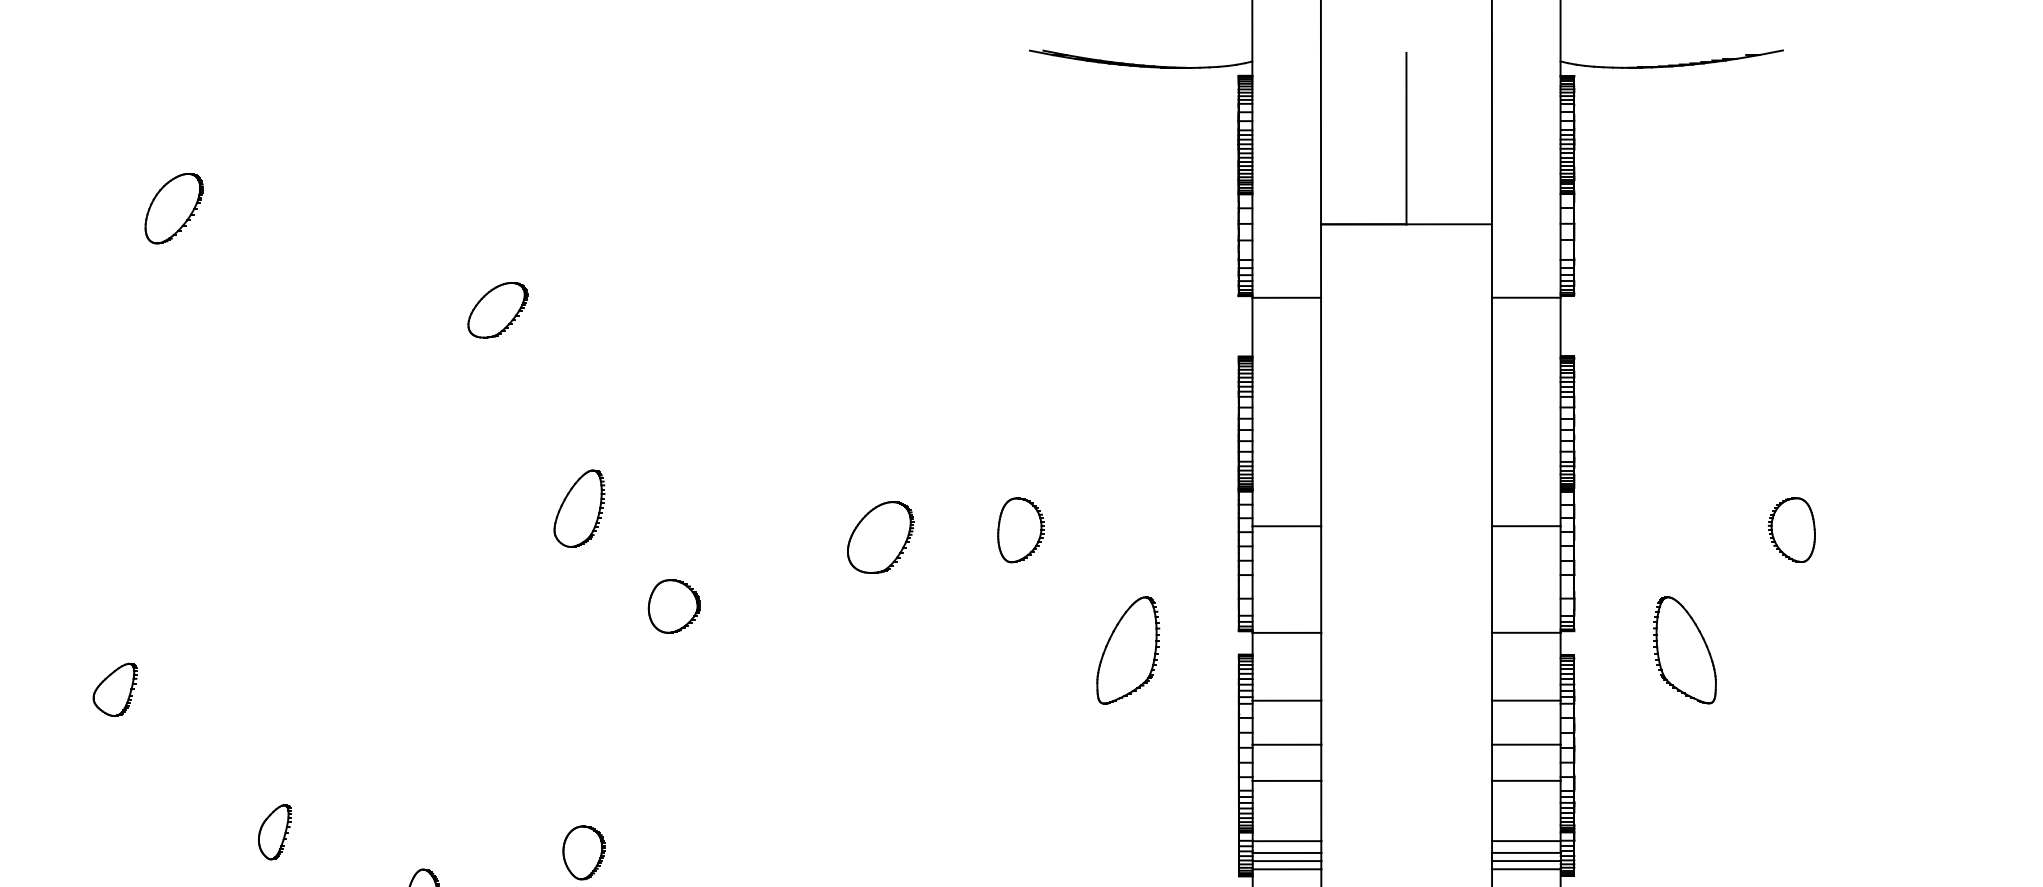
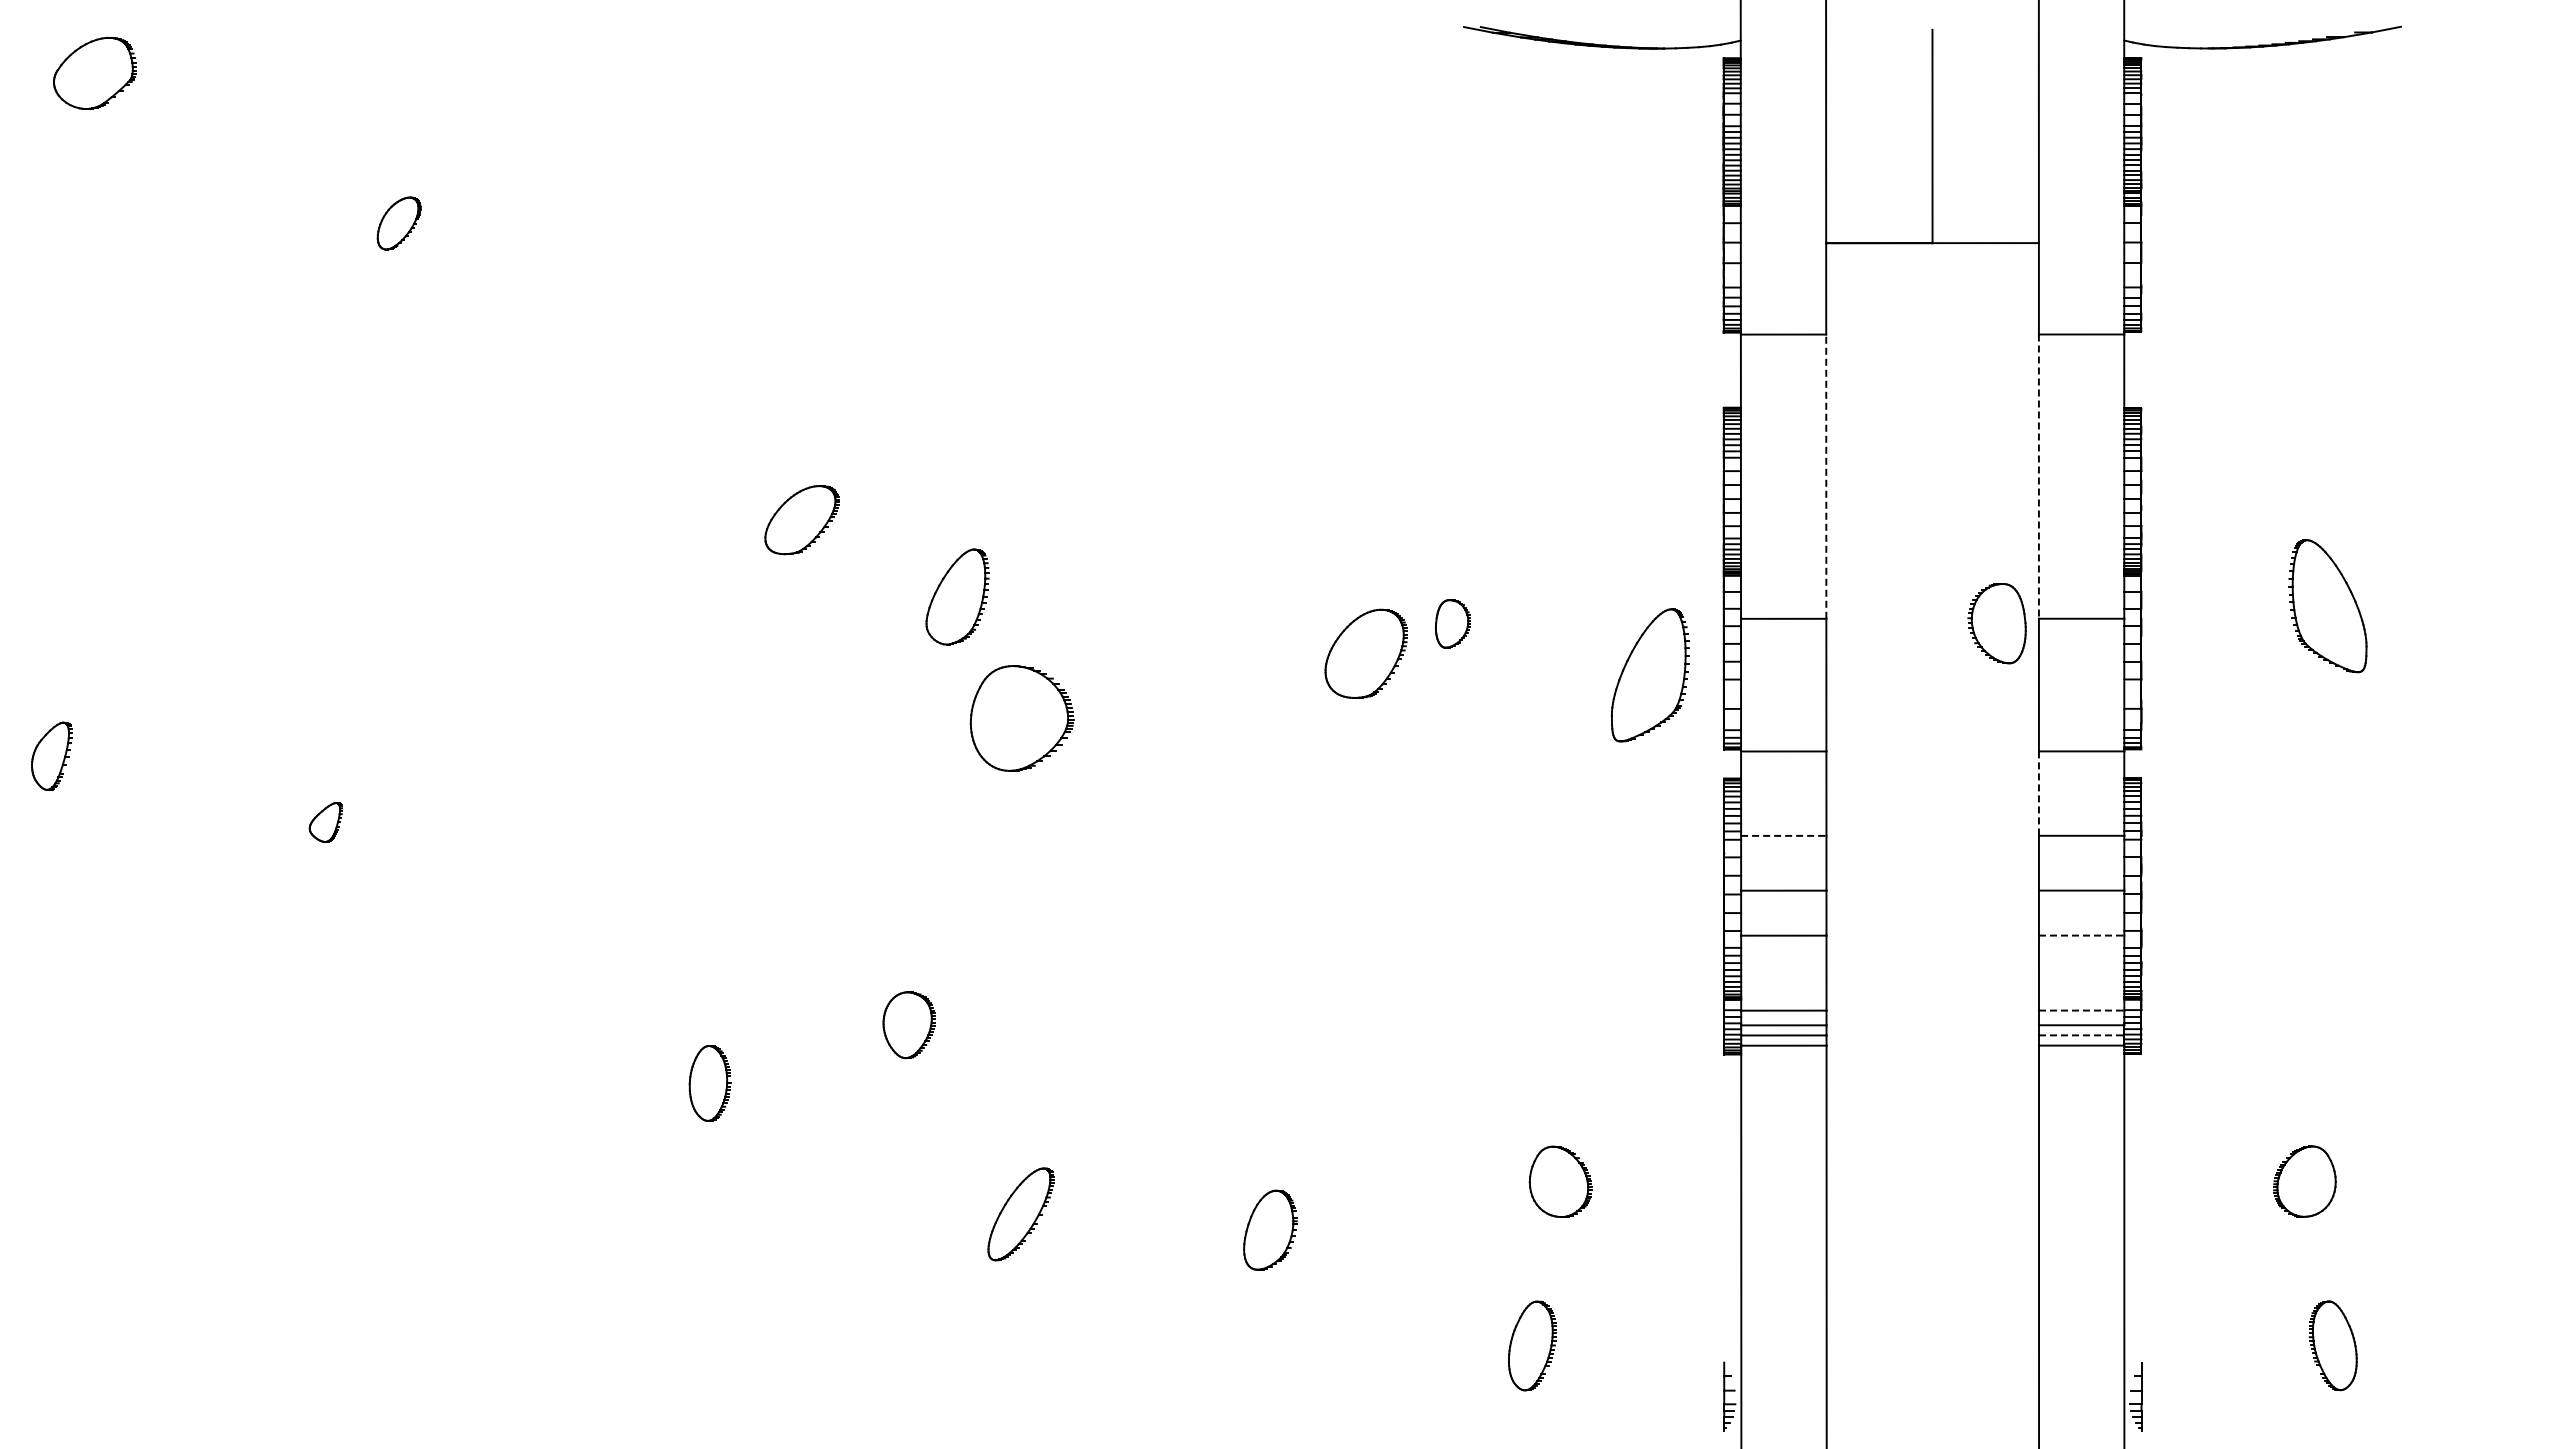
part: (173, 208) -> (398, 223), size x0.6
part: (497, 310) -> (801, 520), moved
line: (1321, 411) -> (1826, 476), solid -> dashed
line: (1491, 412) -> (2038, 477), solid -> dashed
part: (579, 508) -> (957, 596), moved
part: (1020, 530) -> (1452, 623), size x0.6
part: (1791, 530) -> (1996, 623), moved
part: (880, 537) -> (1365, 653), moved
part: (674, 606) -> (1021, 718), size x1.6
part: (1127, 650) -> (1649, 675), moved
part: (1684, 650) -> (2327, 606), moved
line: (1491, 667) -> (2038, 794), solid -> dashed
part: (114, 689) -> (325, 822), size x0.6
line: (1286, 700) -> (1783, 835), solid -> dashed
line: (1526, 780) -> (2081, 935), solid -> dashed
part: (274, 832) -> (524, 999), removed
line: (1526, 841) -> (2081, 1010), solid -> dashed
line: (1526, 861) -> (2081, 1035), solid -> dashed

